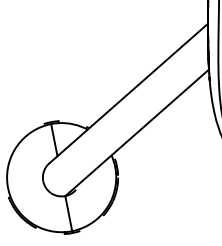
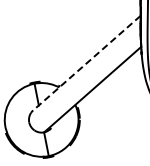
line: (128, 94) -> (86, 63), solid -> dashed

